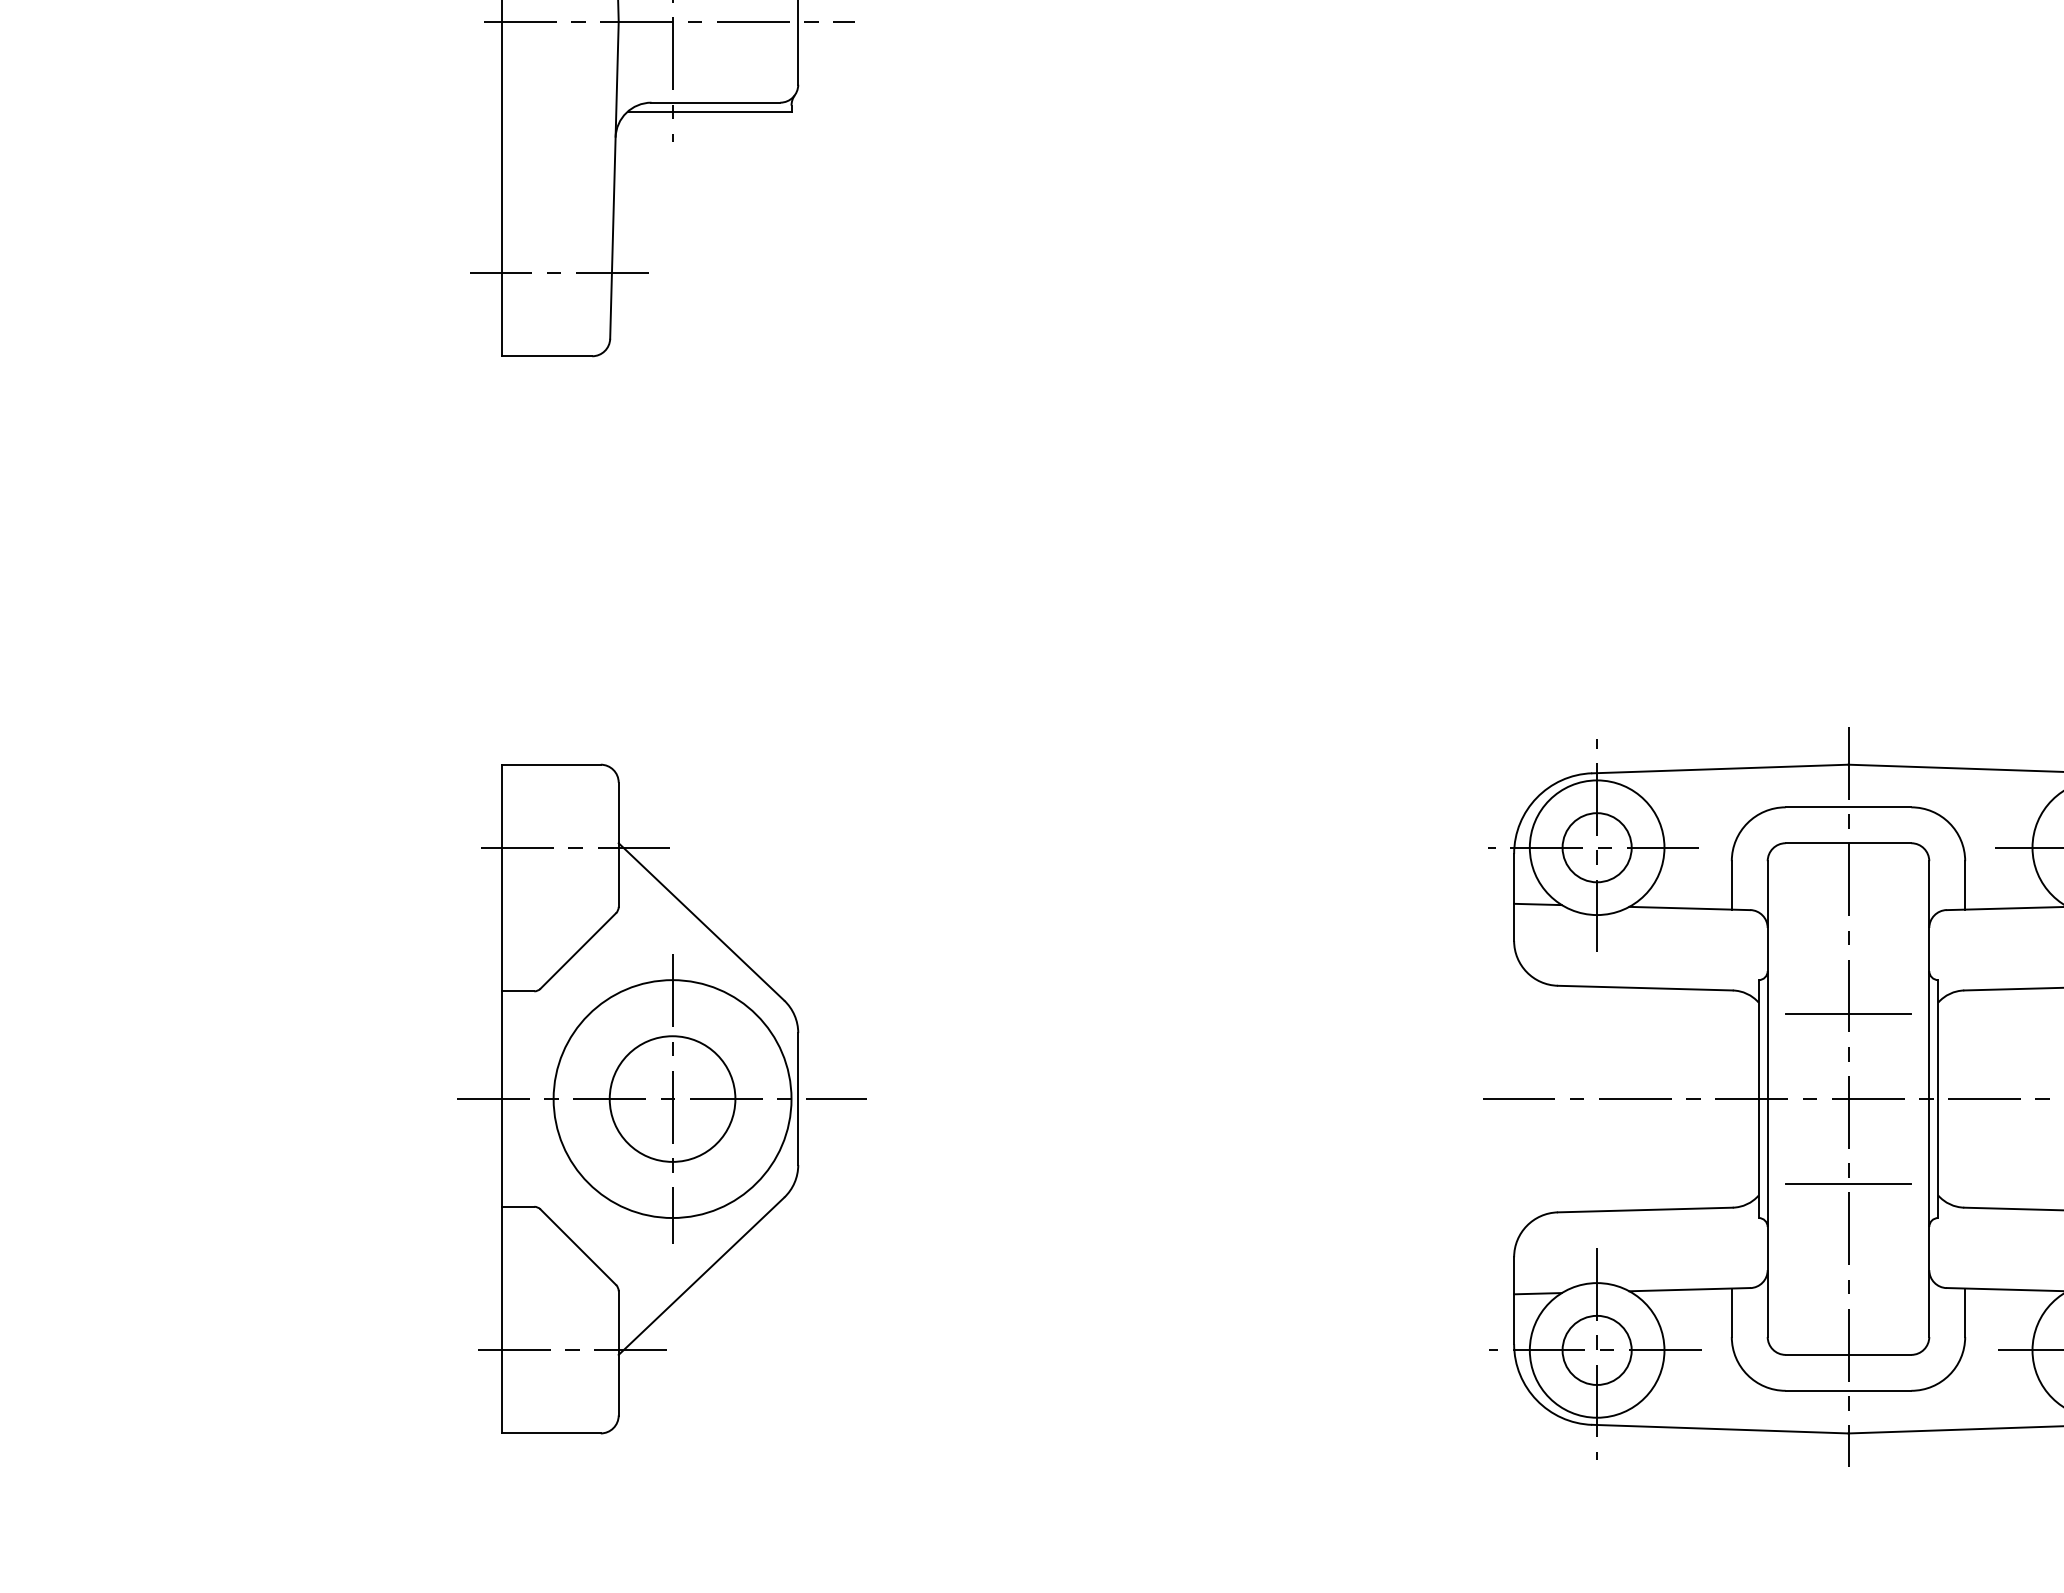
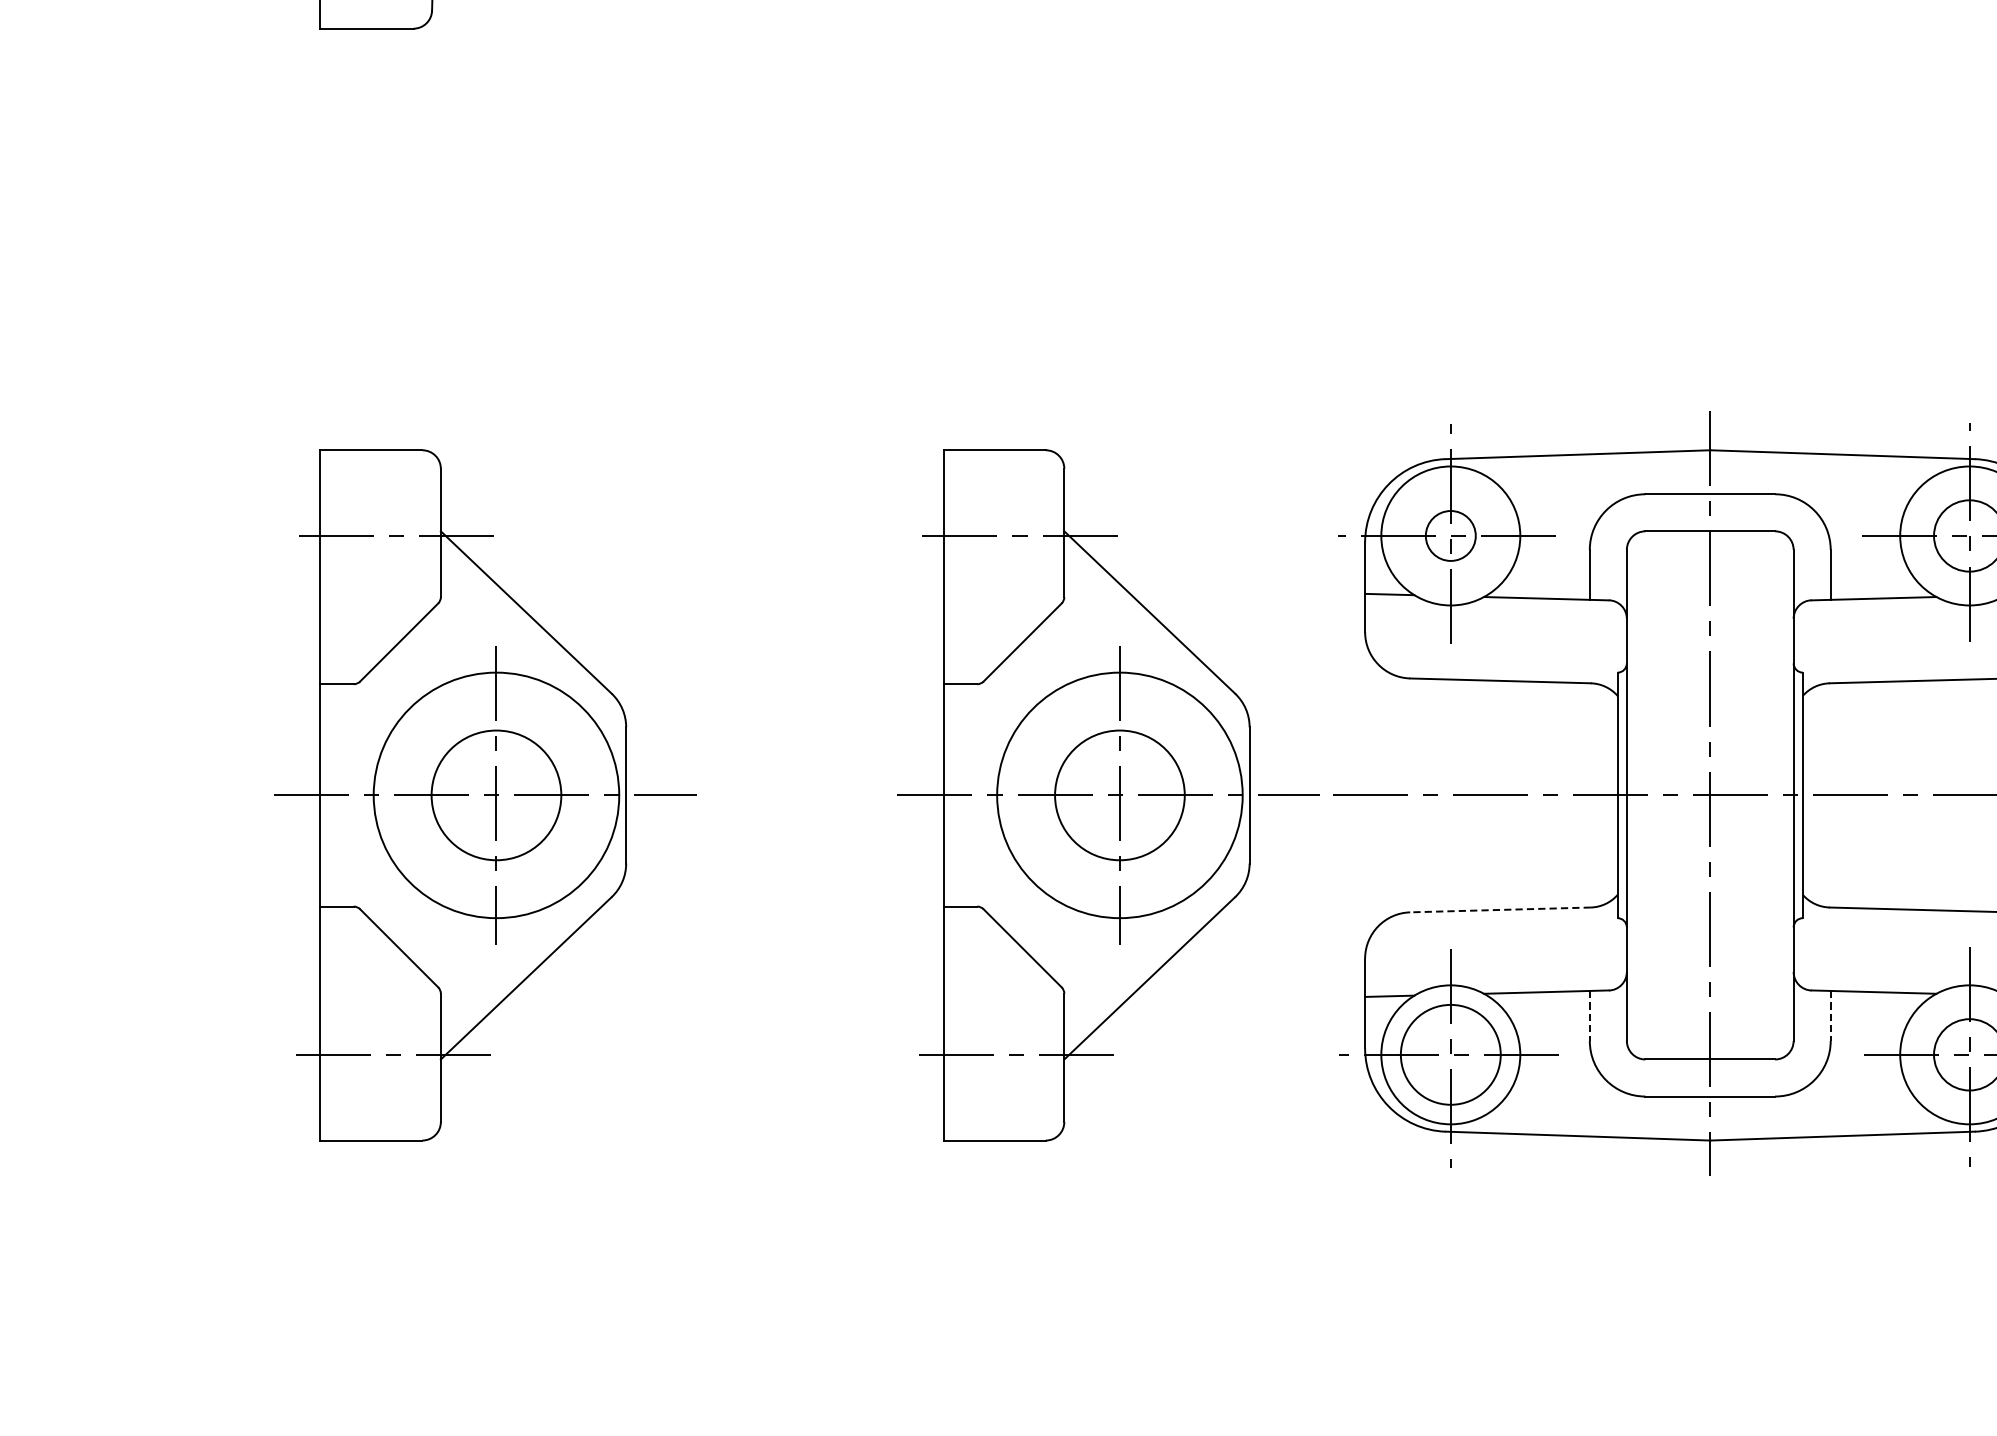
circle: (1596, 847) -> (1450, 535), size x0.7
line: (1848, 1013) -> (1710, 707), removed
part: (1265, 1098) -> (1108, 794), added
line: (1848, 1184) -> (1710, 883), removed
line: (1645, 1210) -> (1500, 910), solid -> dashed
line: (1731, 1313) -> (1589, 1016), solid -> dashed
line: (1965, 1313) -> (1831, 1016), solid -> dashed
circle: (1596, 1349) -> (1450, 1053), size x1.4

